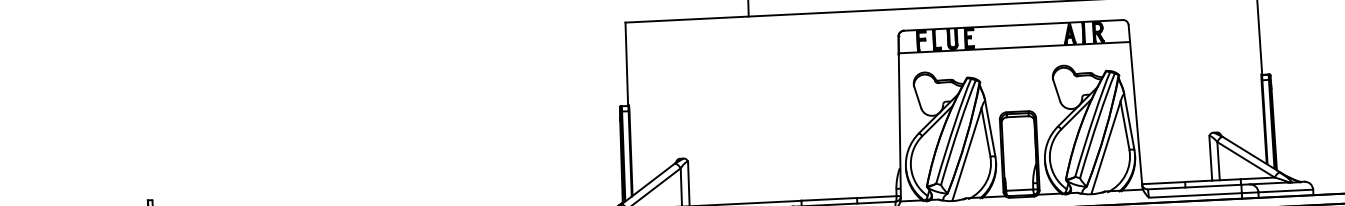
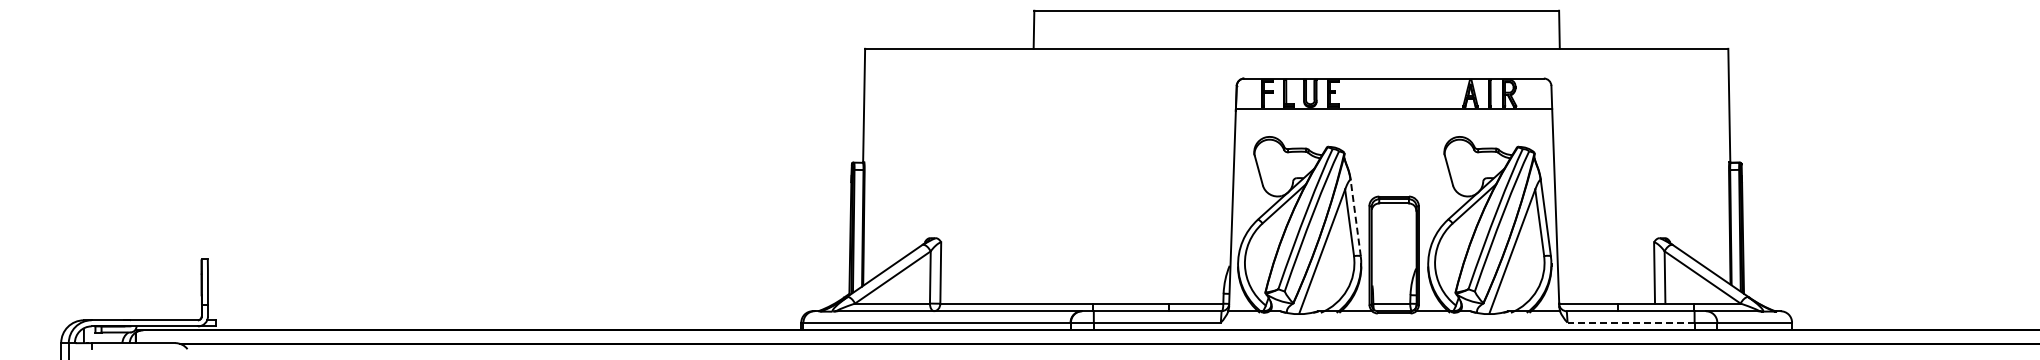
line: (990, 128) -> (1355, 217), solid -> dashed
line: (1195, 195) -> (1631, 322), solid -> dashed

